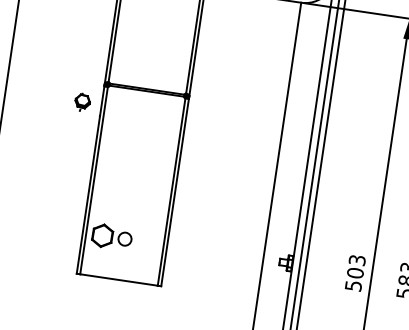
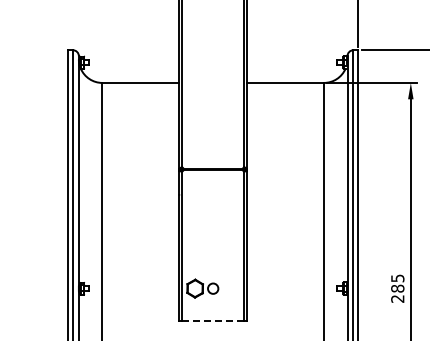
part: (81, 102) -> (163, 186), removed
text: (355, 272) -> (397, 288), 503 -> 285
line: (119, 280) -> (213, 321), solid -> dashed

